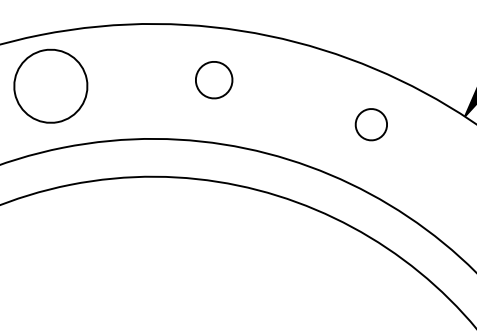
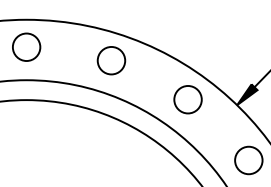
circle: (214, 79) -> (111, 60), size x1.43
circle: (50, 86) -> (26, 47), size x0.71
circle: (370, 124) -> (187, 99), size x1.67

